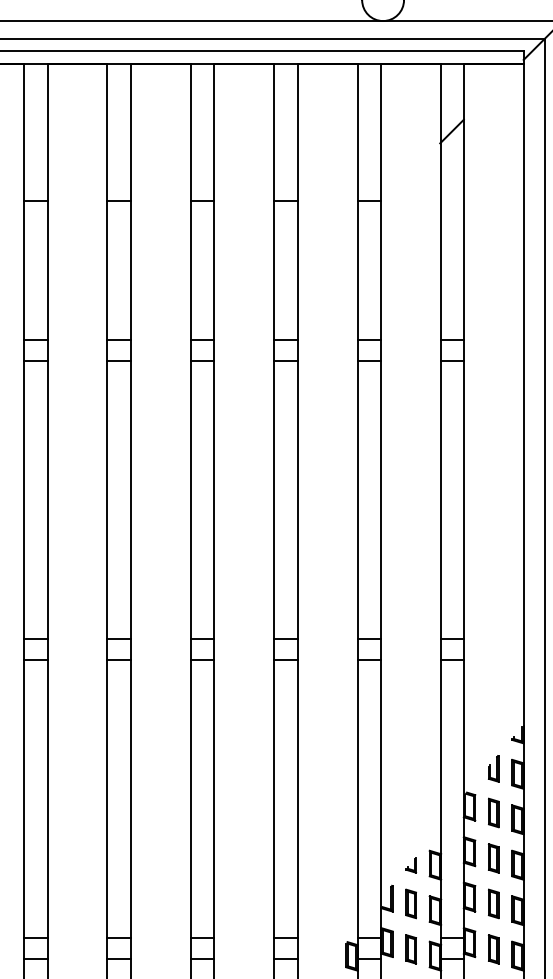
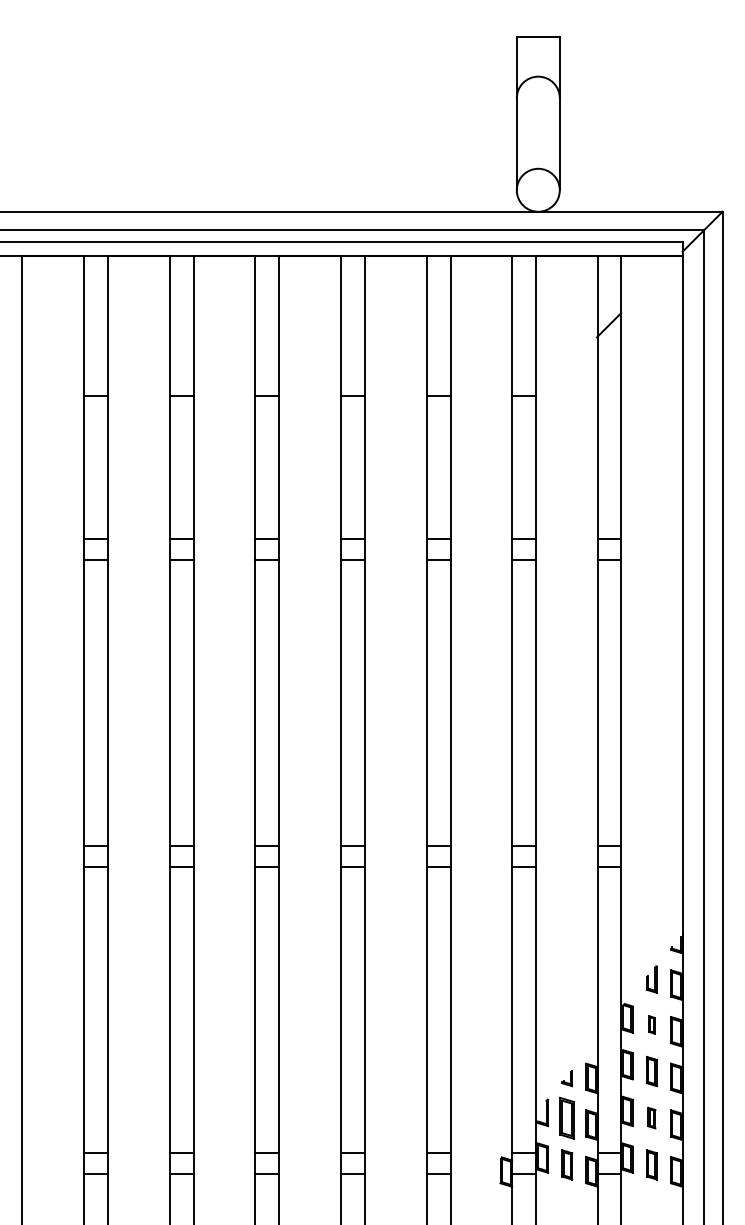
part: (493, 812) -> (651, 1024), size x0.6
part: (411, 903) -> (567, 1117), size x1.4
part: (493, 903) -> (651, 1117), size x0.7

